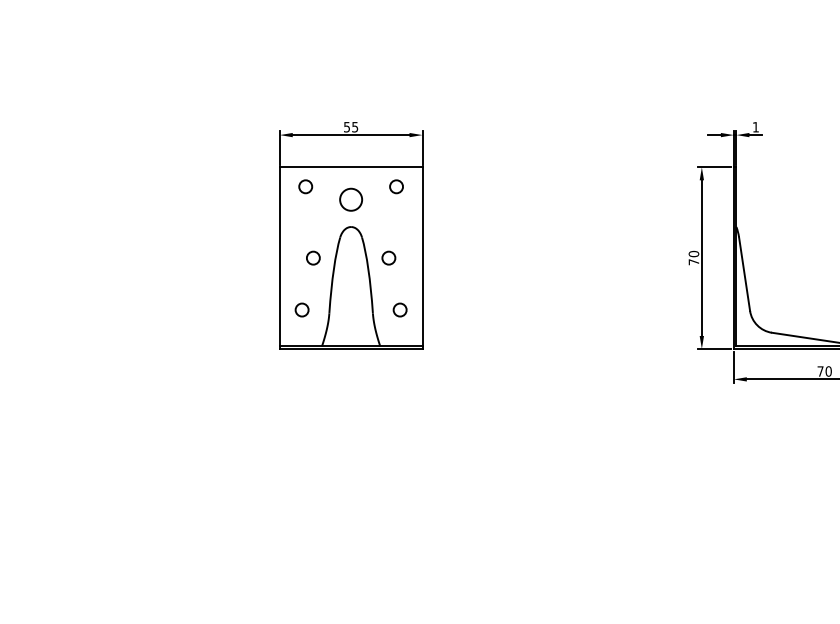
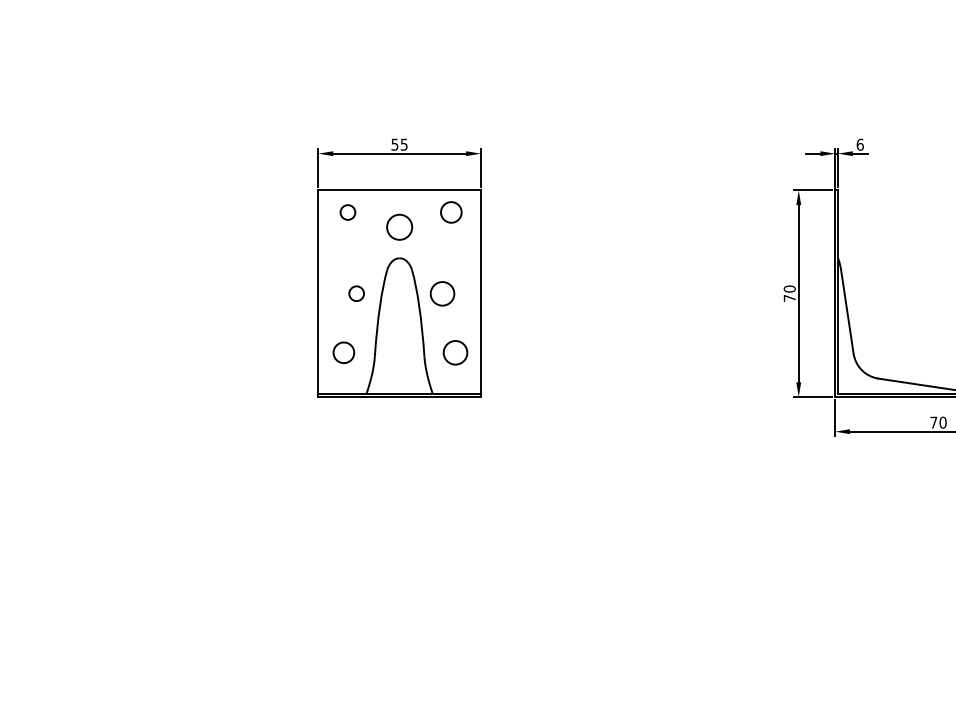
text: (755, 127) -> (859, 145), 1 -> 6
circle: (396, 186) -> (451, 212), size x1.4
circle: (388, 257) -> (442, 292), size x1.6
circle: (301, 309) -> (343, 352), size x1.4
circle: (399, 309) -> (454, 352), size x1.6

